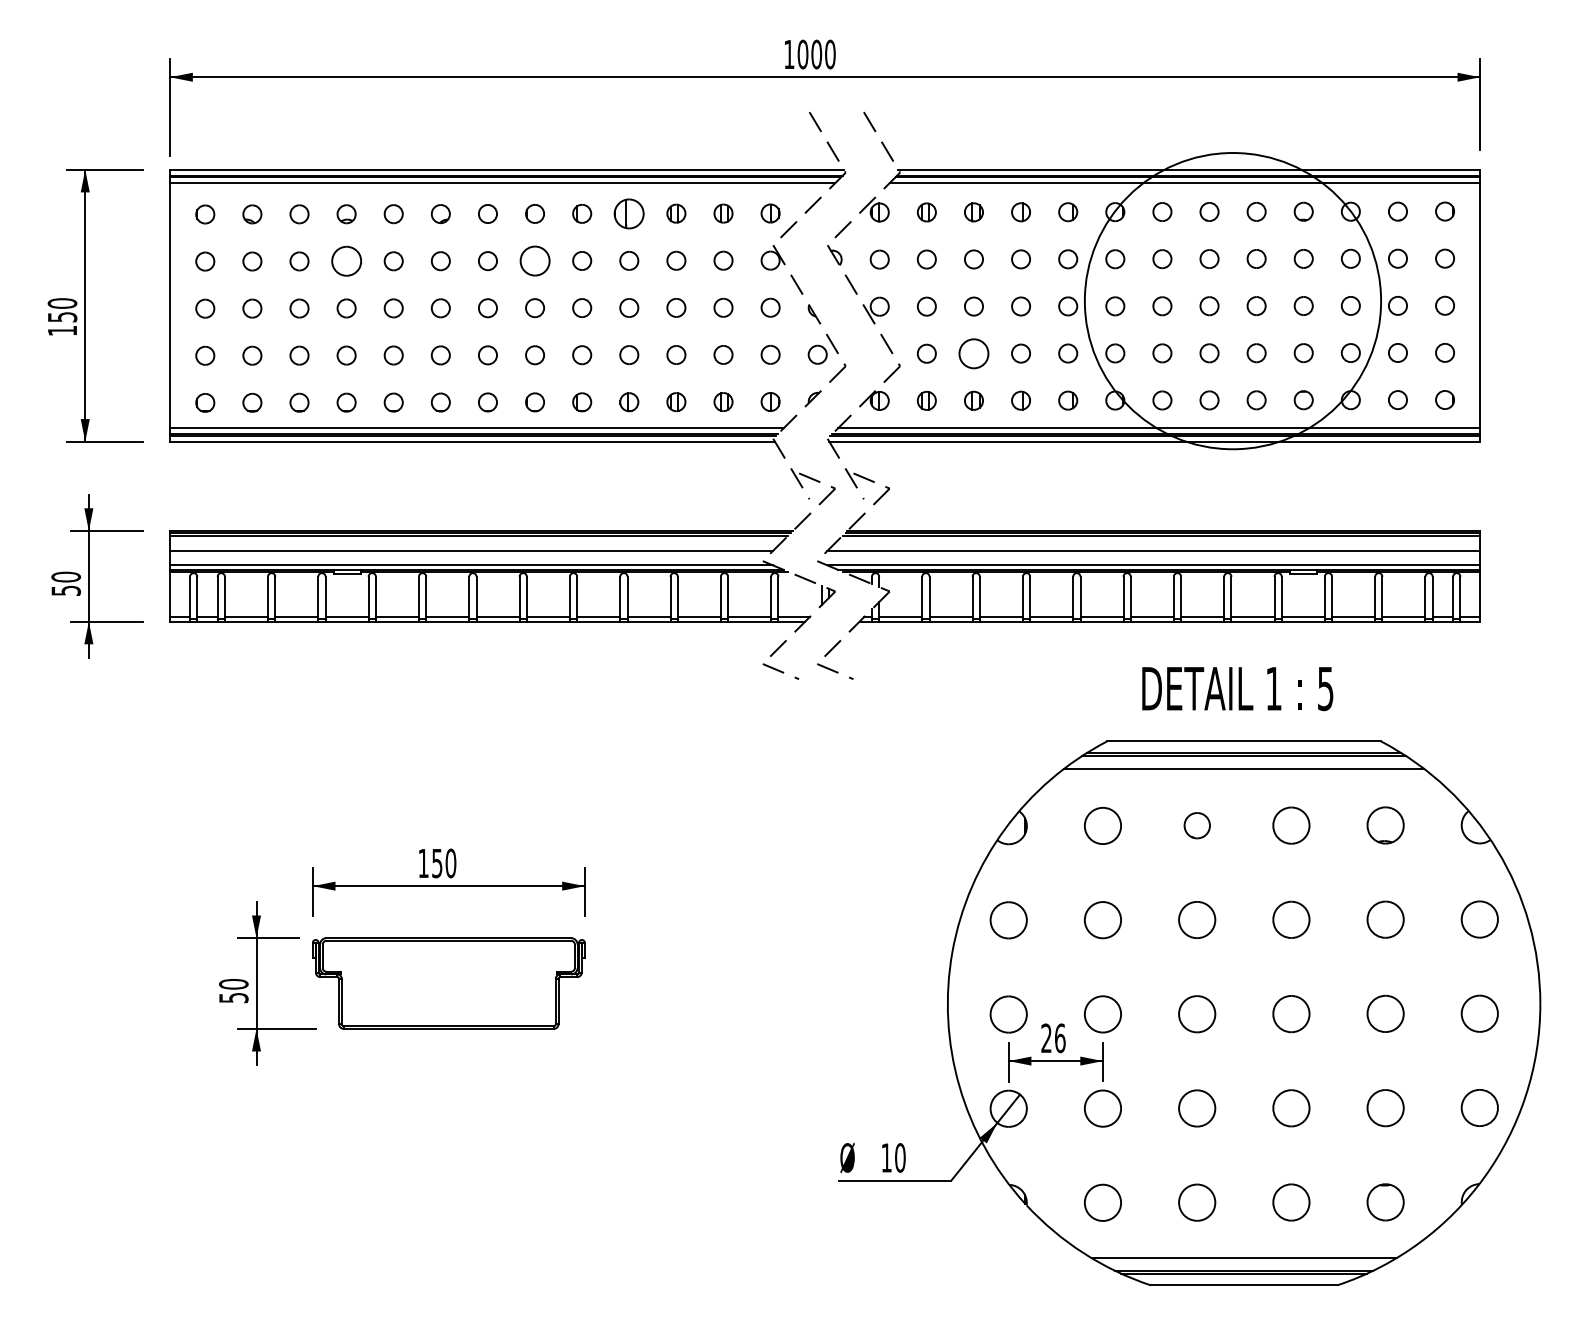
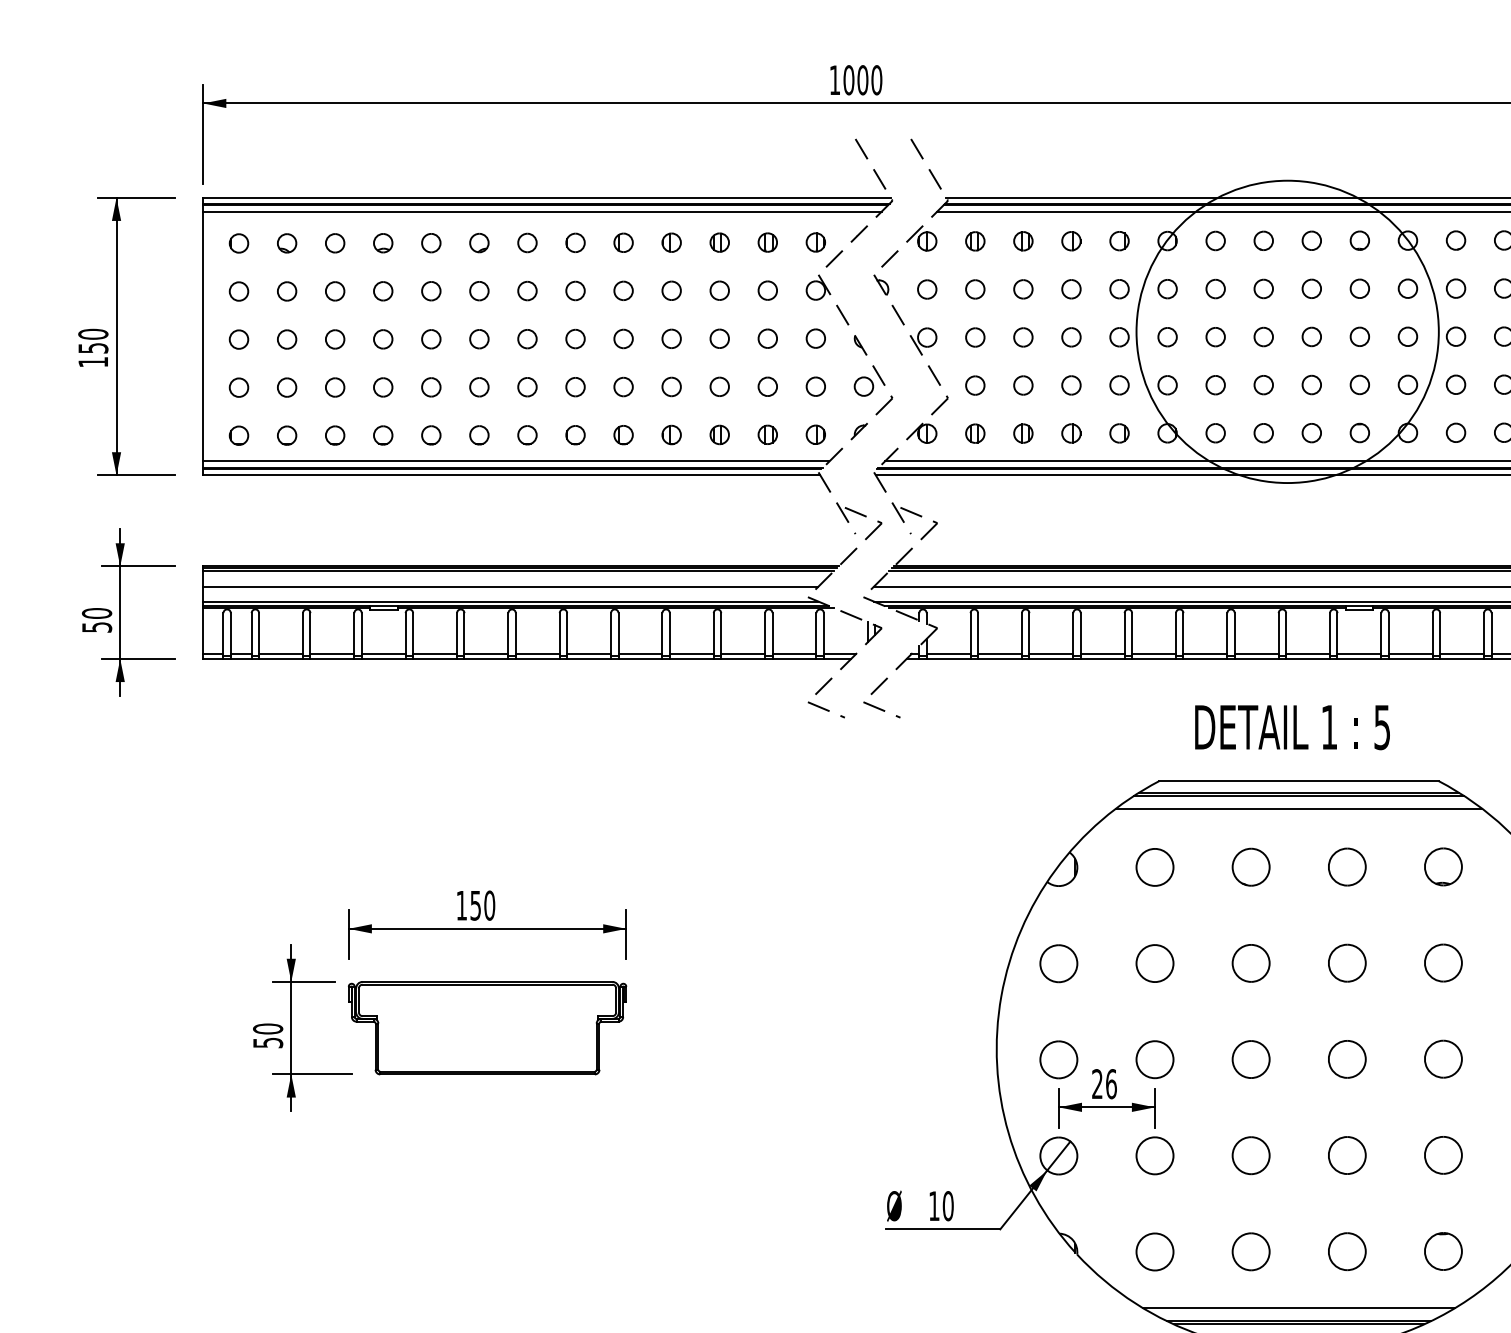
part: (629, 213) -> (671, 242), size x0.62
part: (534, 260) -> (574, 290), size x0.62
part: (346, 261) -> (383, 291), size x0.62
part: (973, 353) -> (1022, 385), size x0.62
part: (1197, 825) -> (1251, 866), size x1.43

